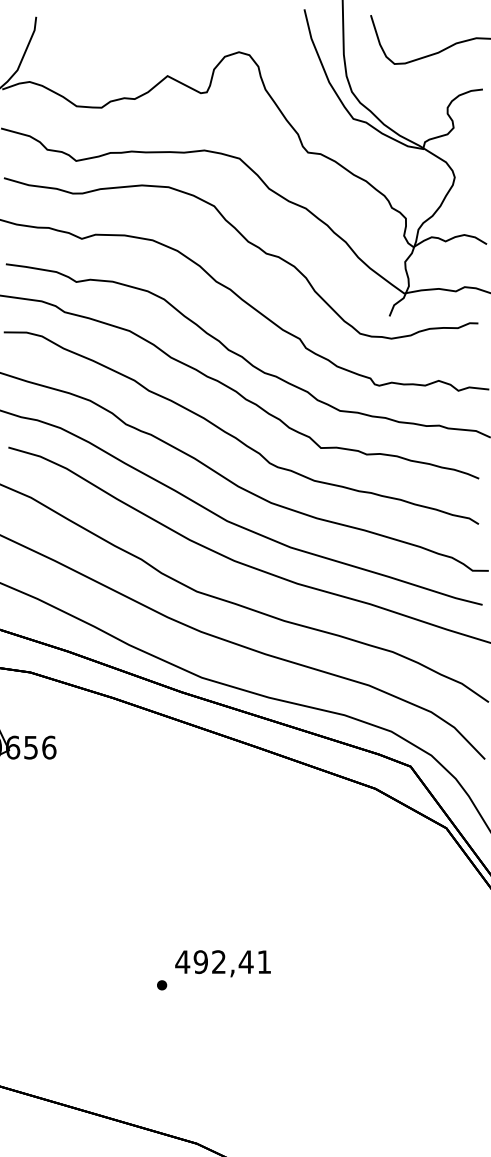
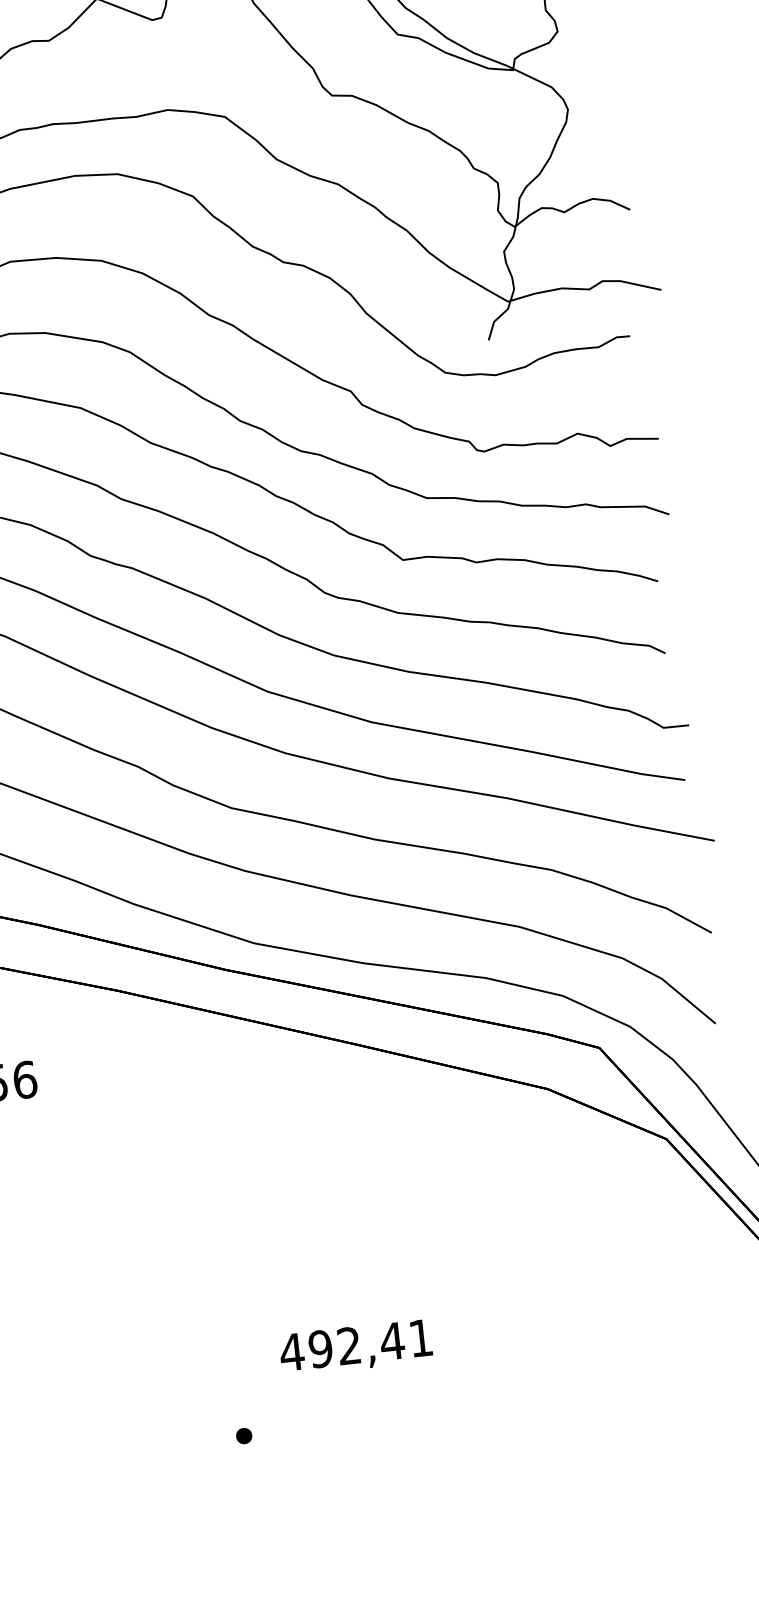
text: (222, 963) -> (355, 1347), moved

